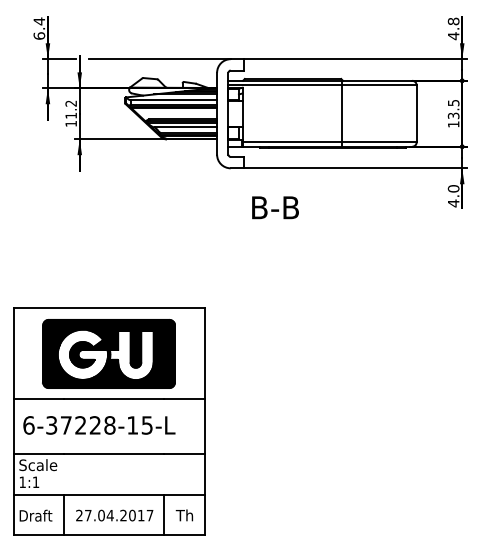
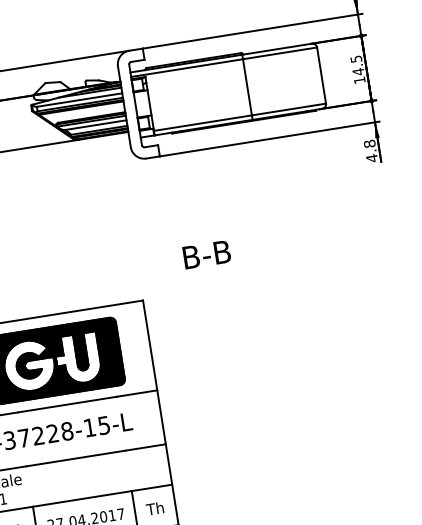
text: (453, 115) -> (358, 71), 13.5 -> 14.5
text: (453, 188) -> (369, 143), 4.0 -> 4.8
text: (275, 207) -> (206, 254), moved

